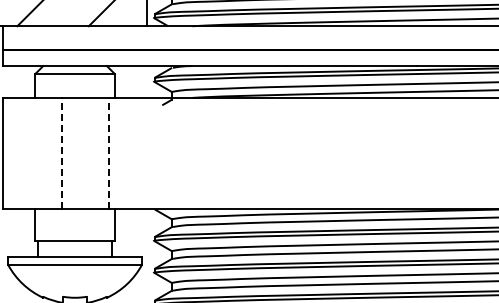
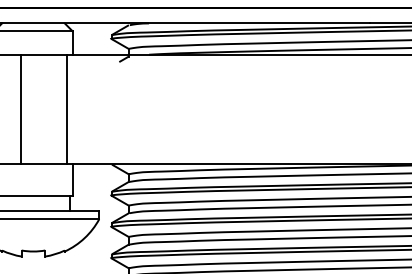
line: (62, 153) -> (21, 109), dashed -> solid
line: (108, 153) -> (66, 109), dashed -> solid

